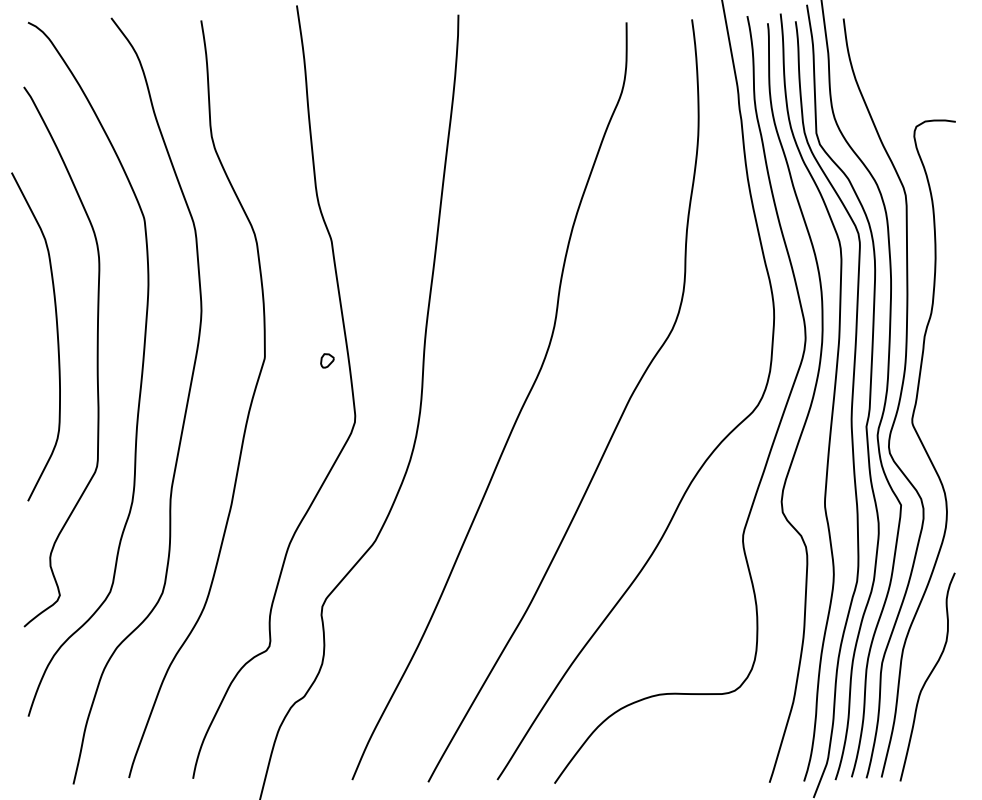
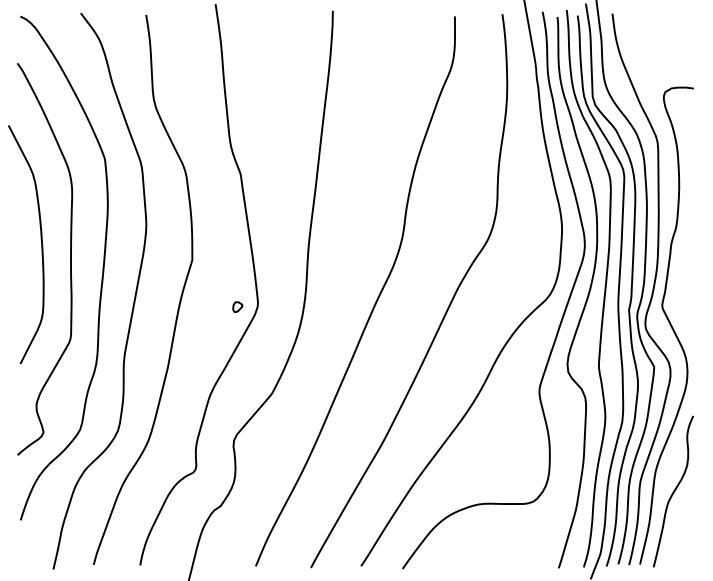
part: (327, 360) -> (237, 306), moved

